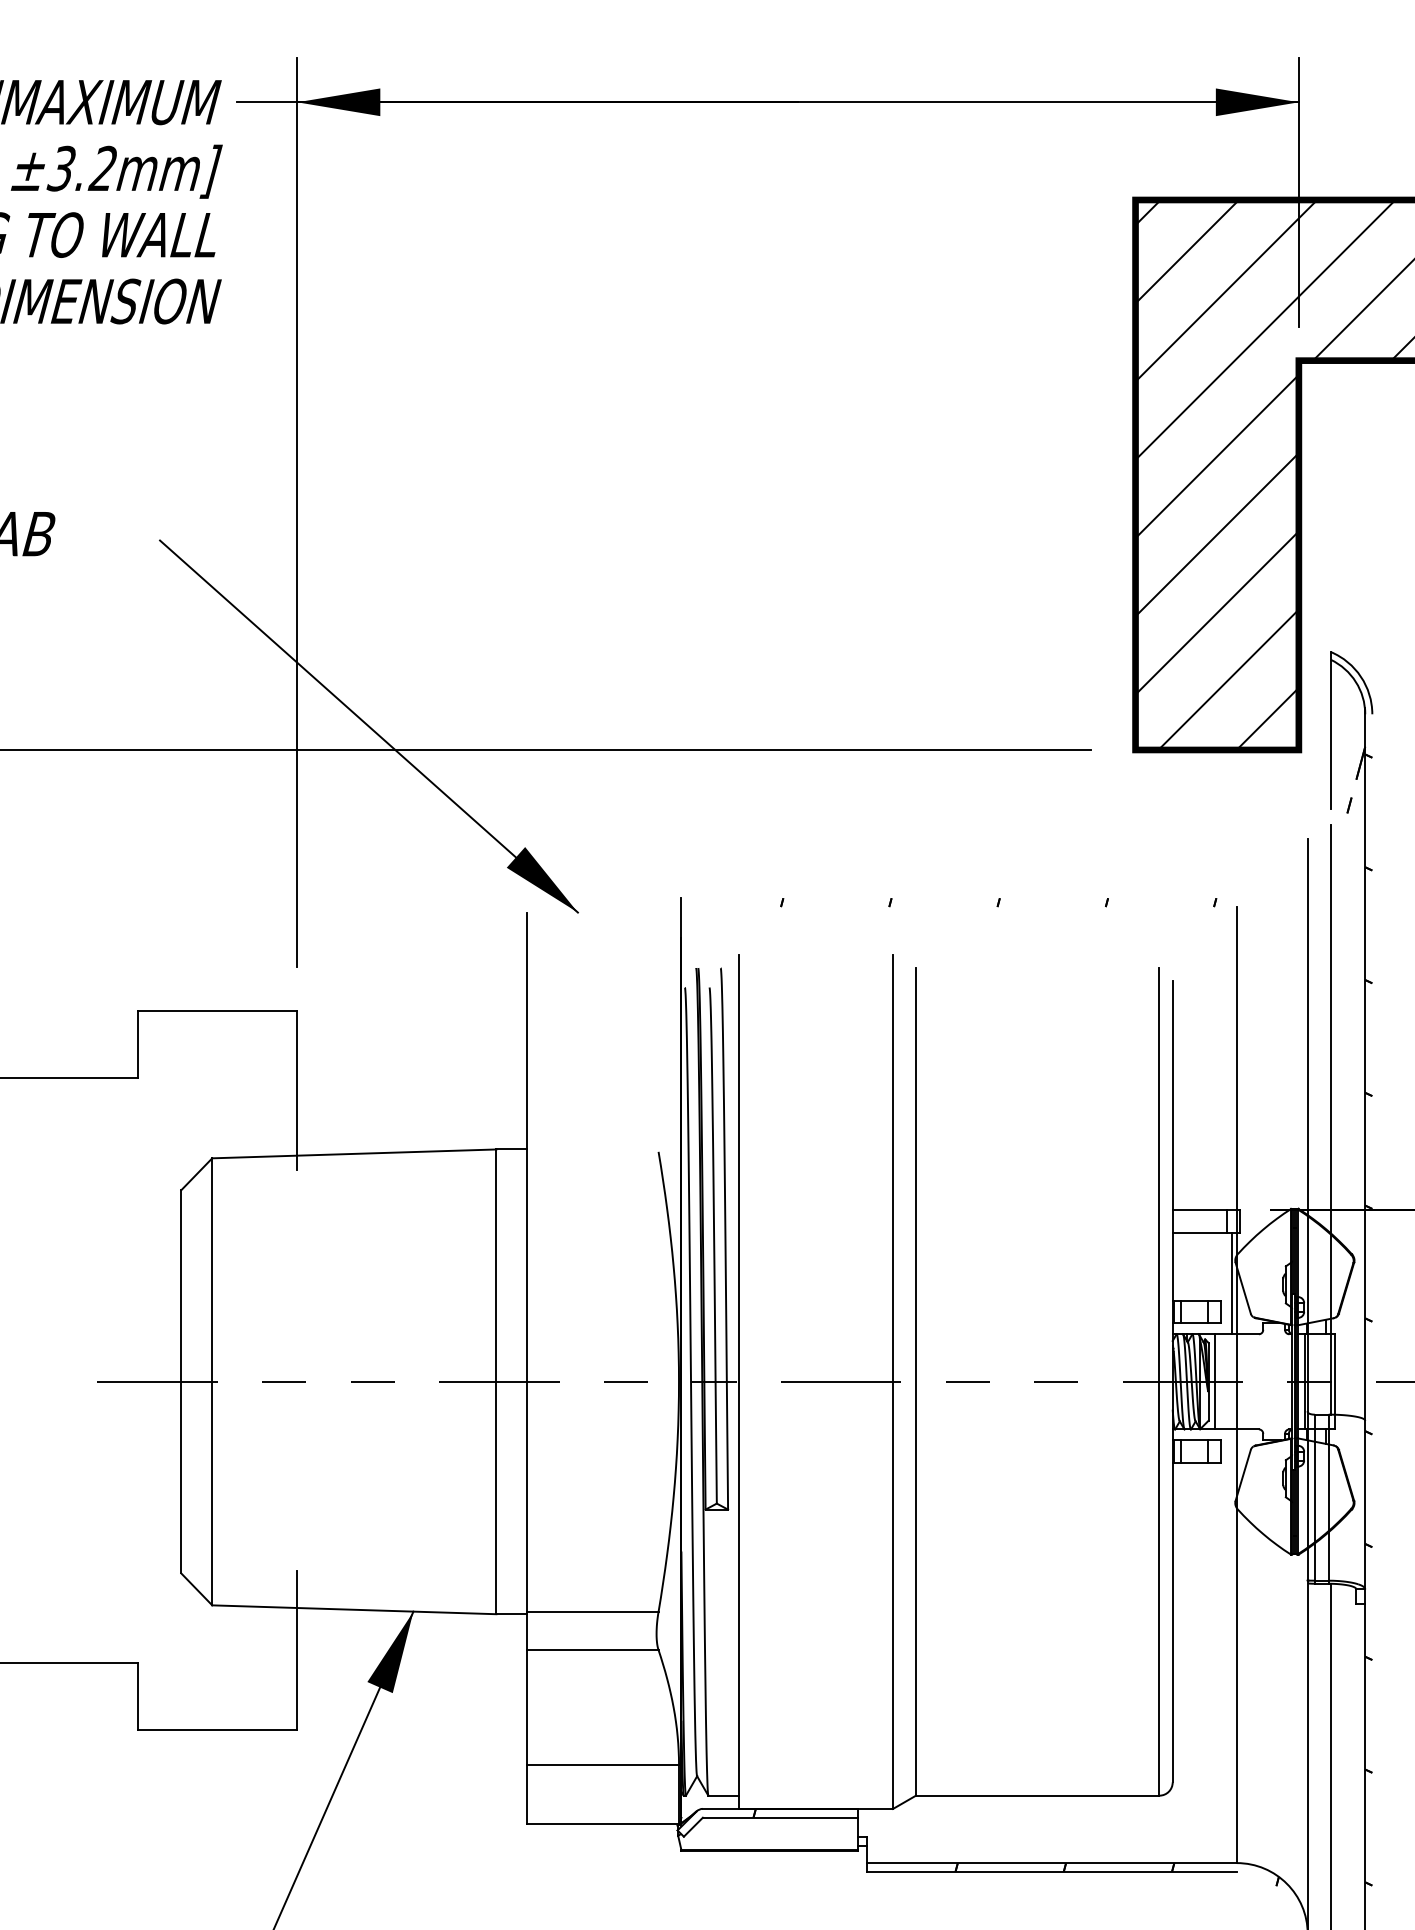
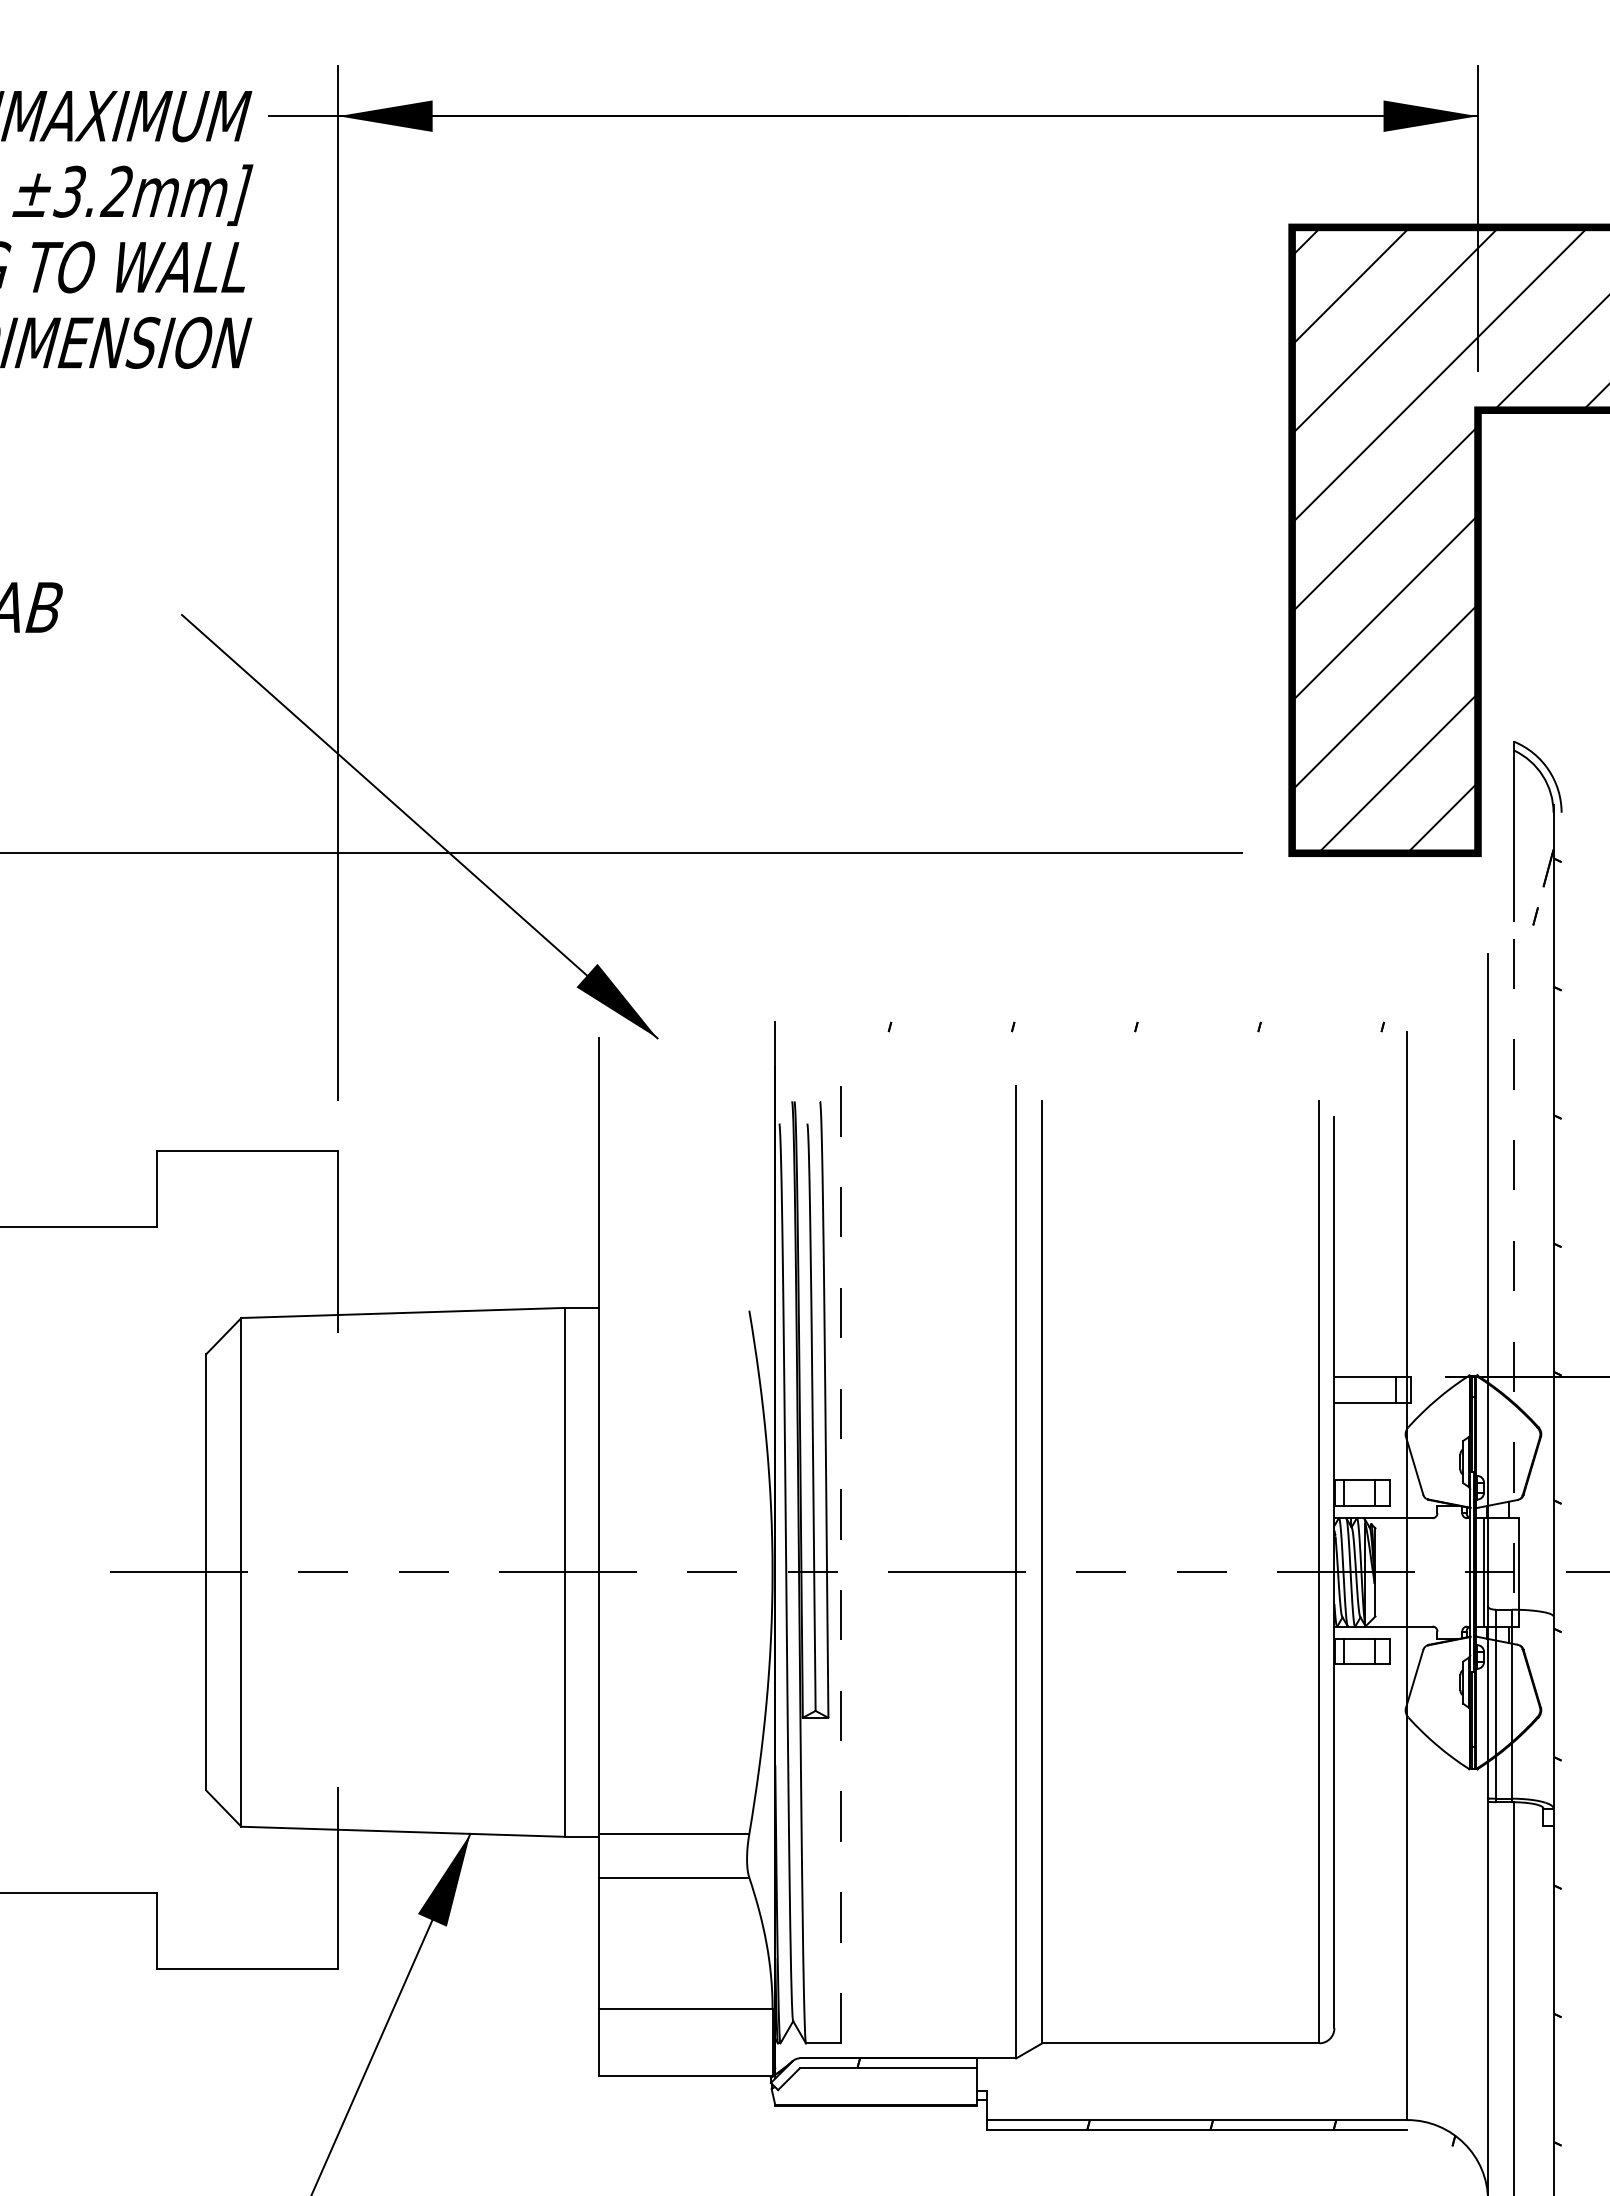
line: (1330, 1120) -> (1514, 1274), solid -> dashed
line: (1231, 1283) -> (1401, 1460), removed
line: (738, 1381) -> (840, 1572), solid -> dashed
line: (1214, 1381) -> (1382, 1572), removed

